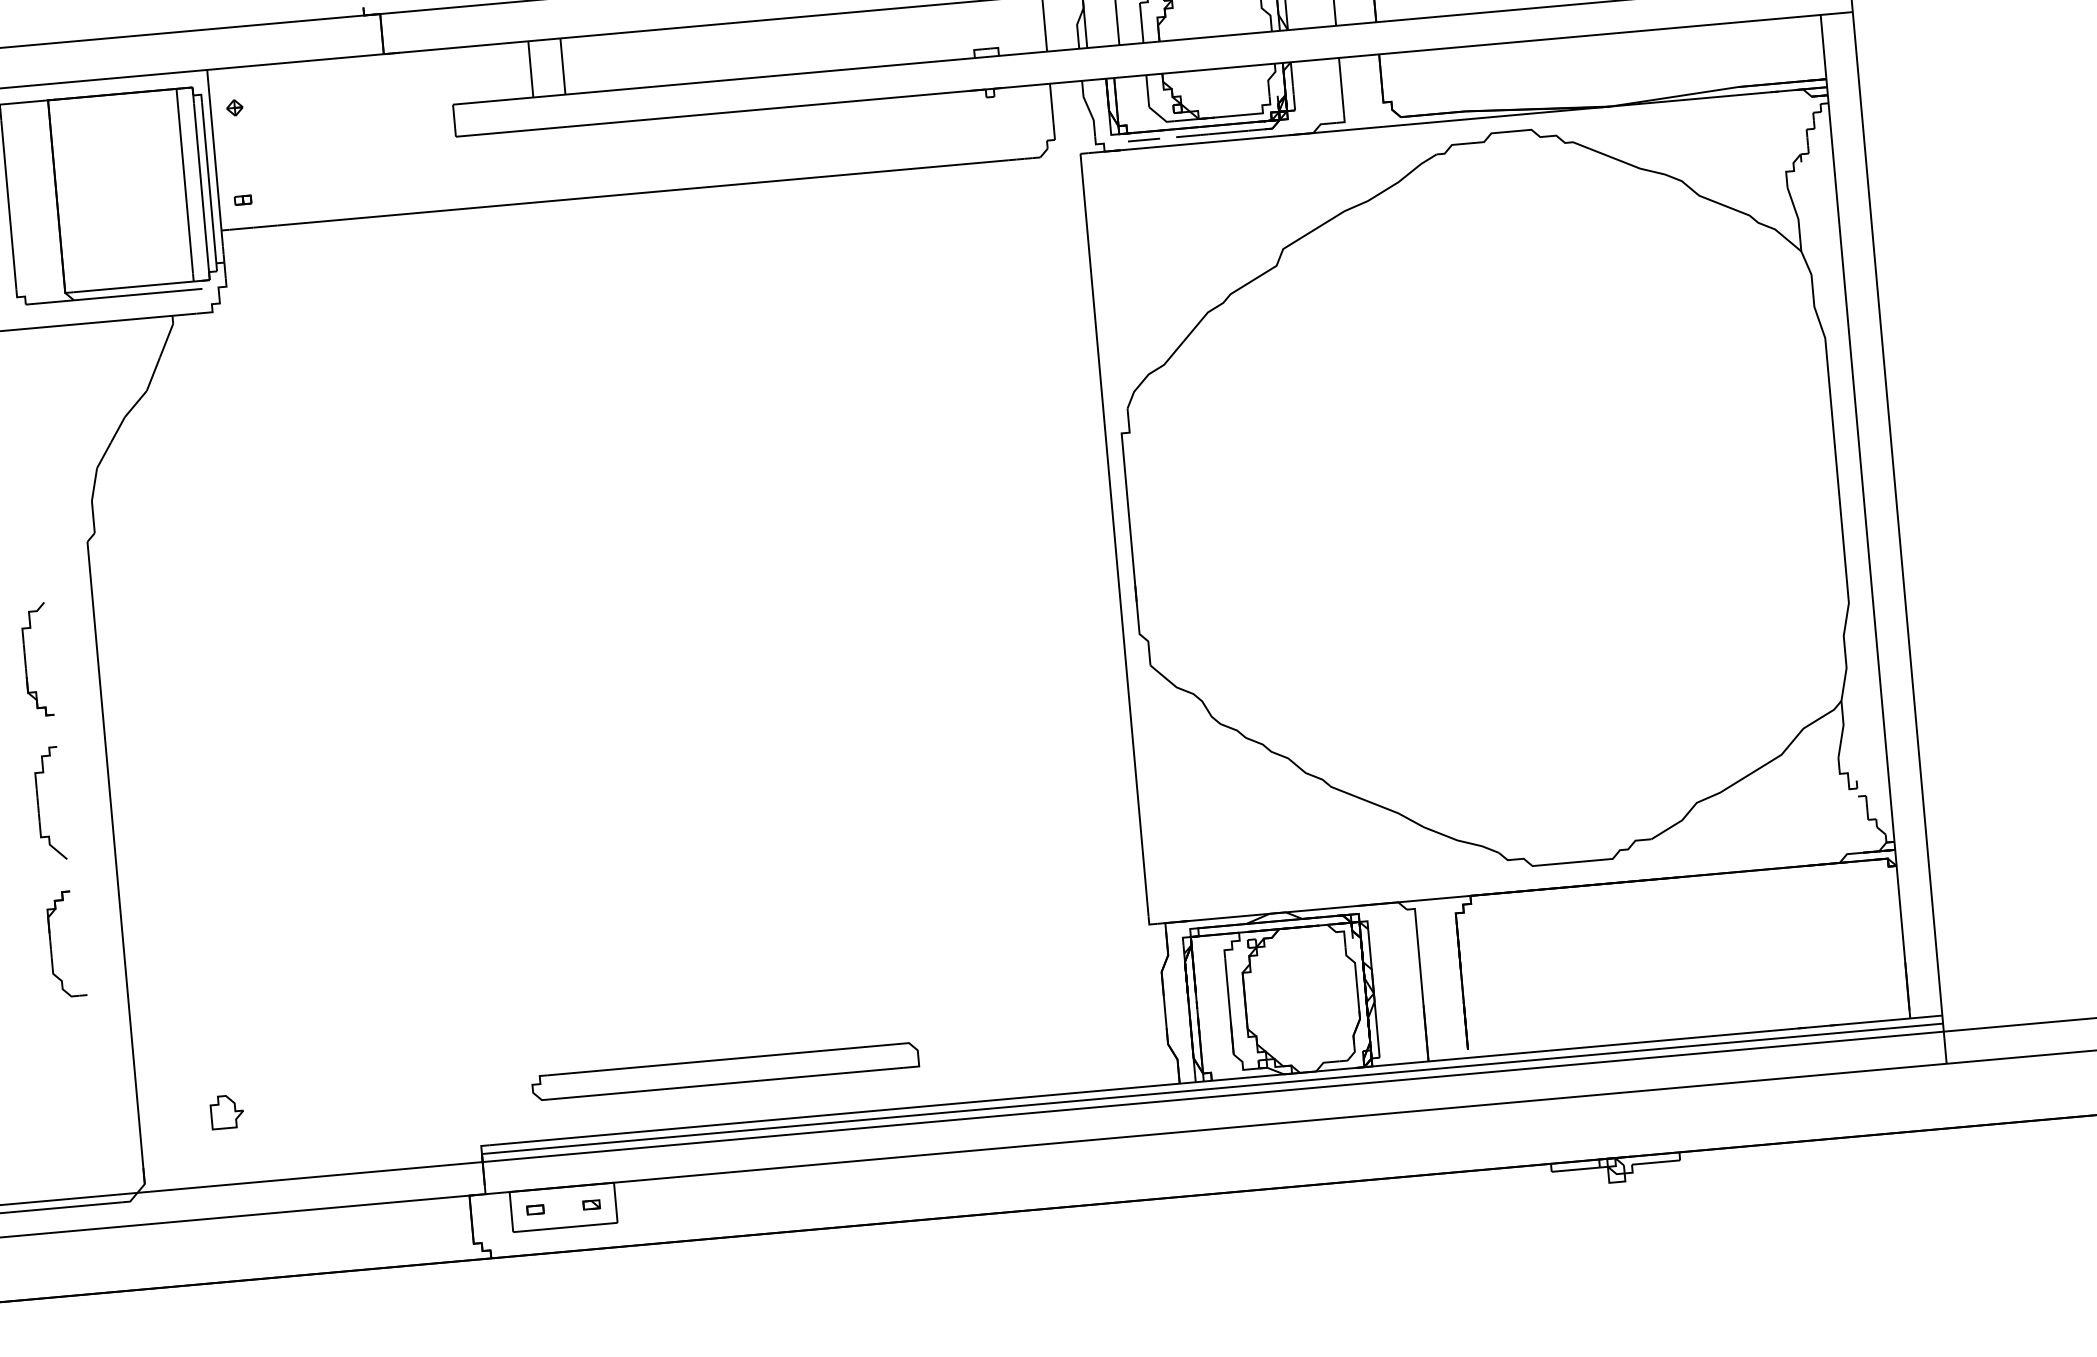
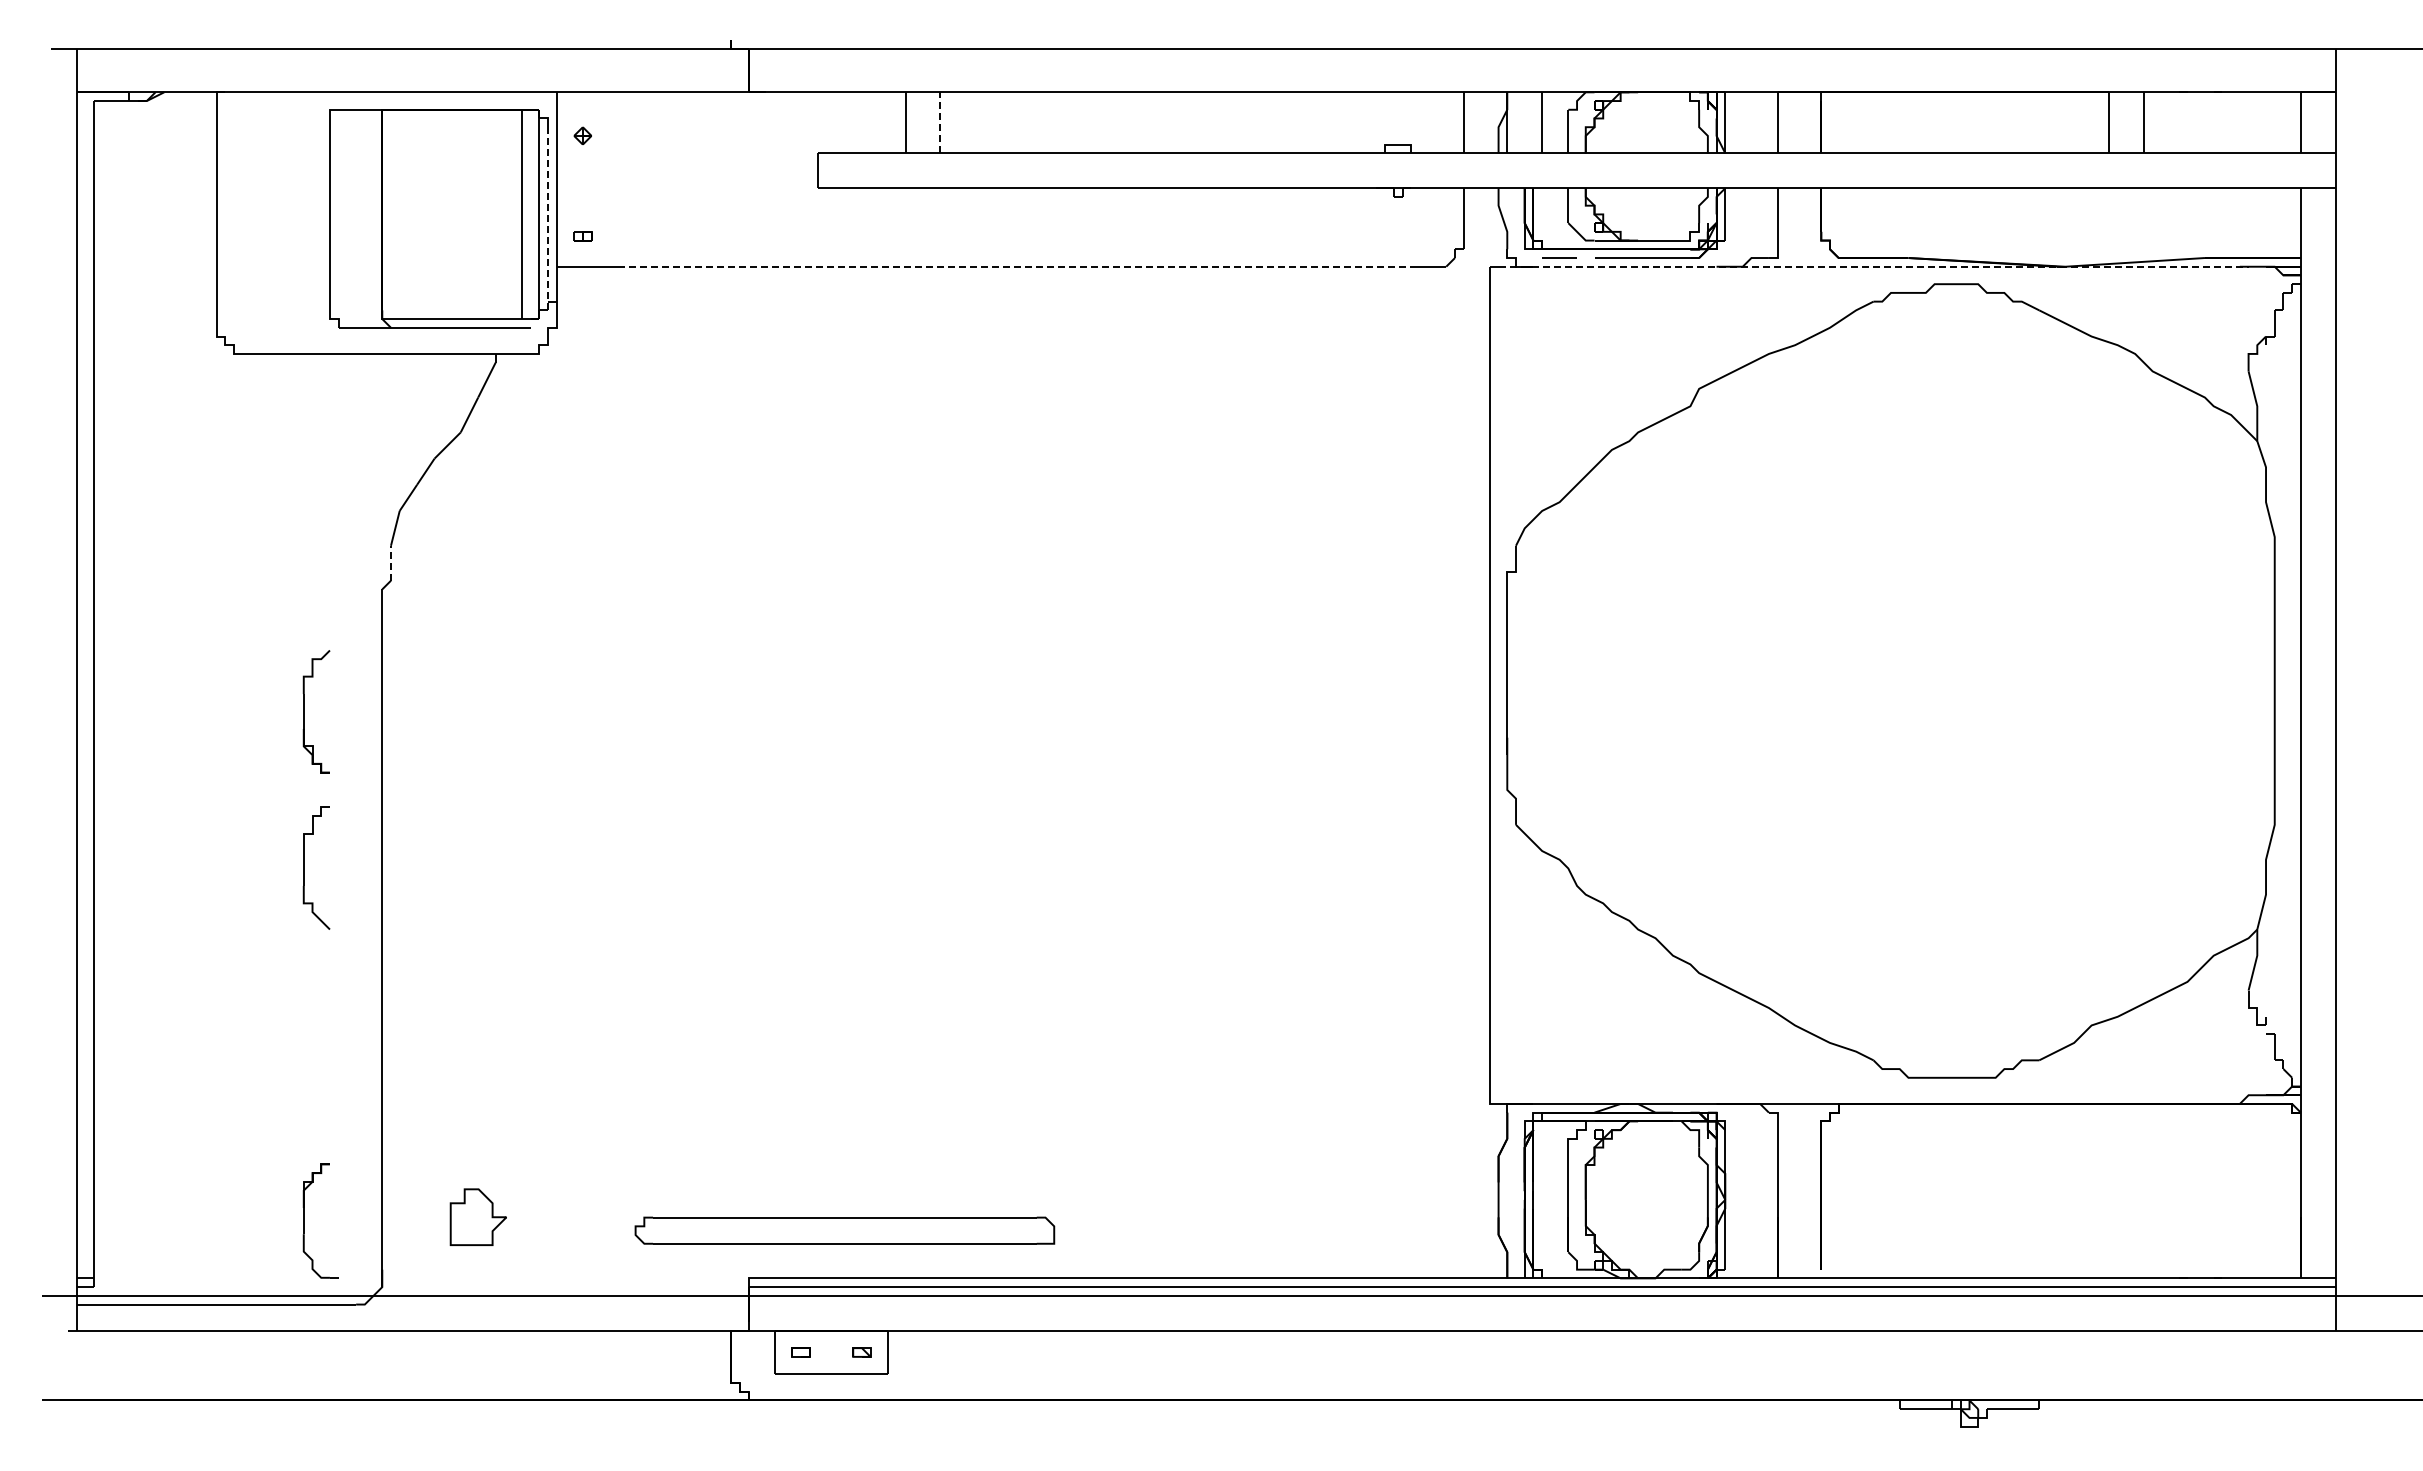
line: (562, 66) -> (940, 122), solid -> dashed
line: (1434, 122) -> (1874, 266), solid -> dashed
line: (209, 186) -> (547, 218), solid -> dashed
line: (642, 192) -> (1014, 266), solid -> dashed
line: (93, 516) -> (391, 562), solid -> dashed
part: (51, 945) -> (304, 1220), moved
part: (725, 1071) -> (844, 1230), moved
part: (226, 1112) -> (477, 1217), size x1.6

